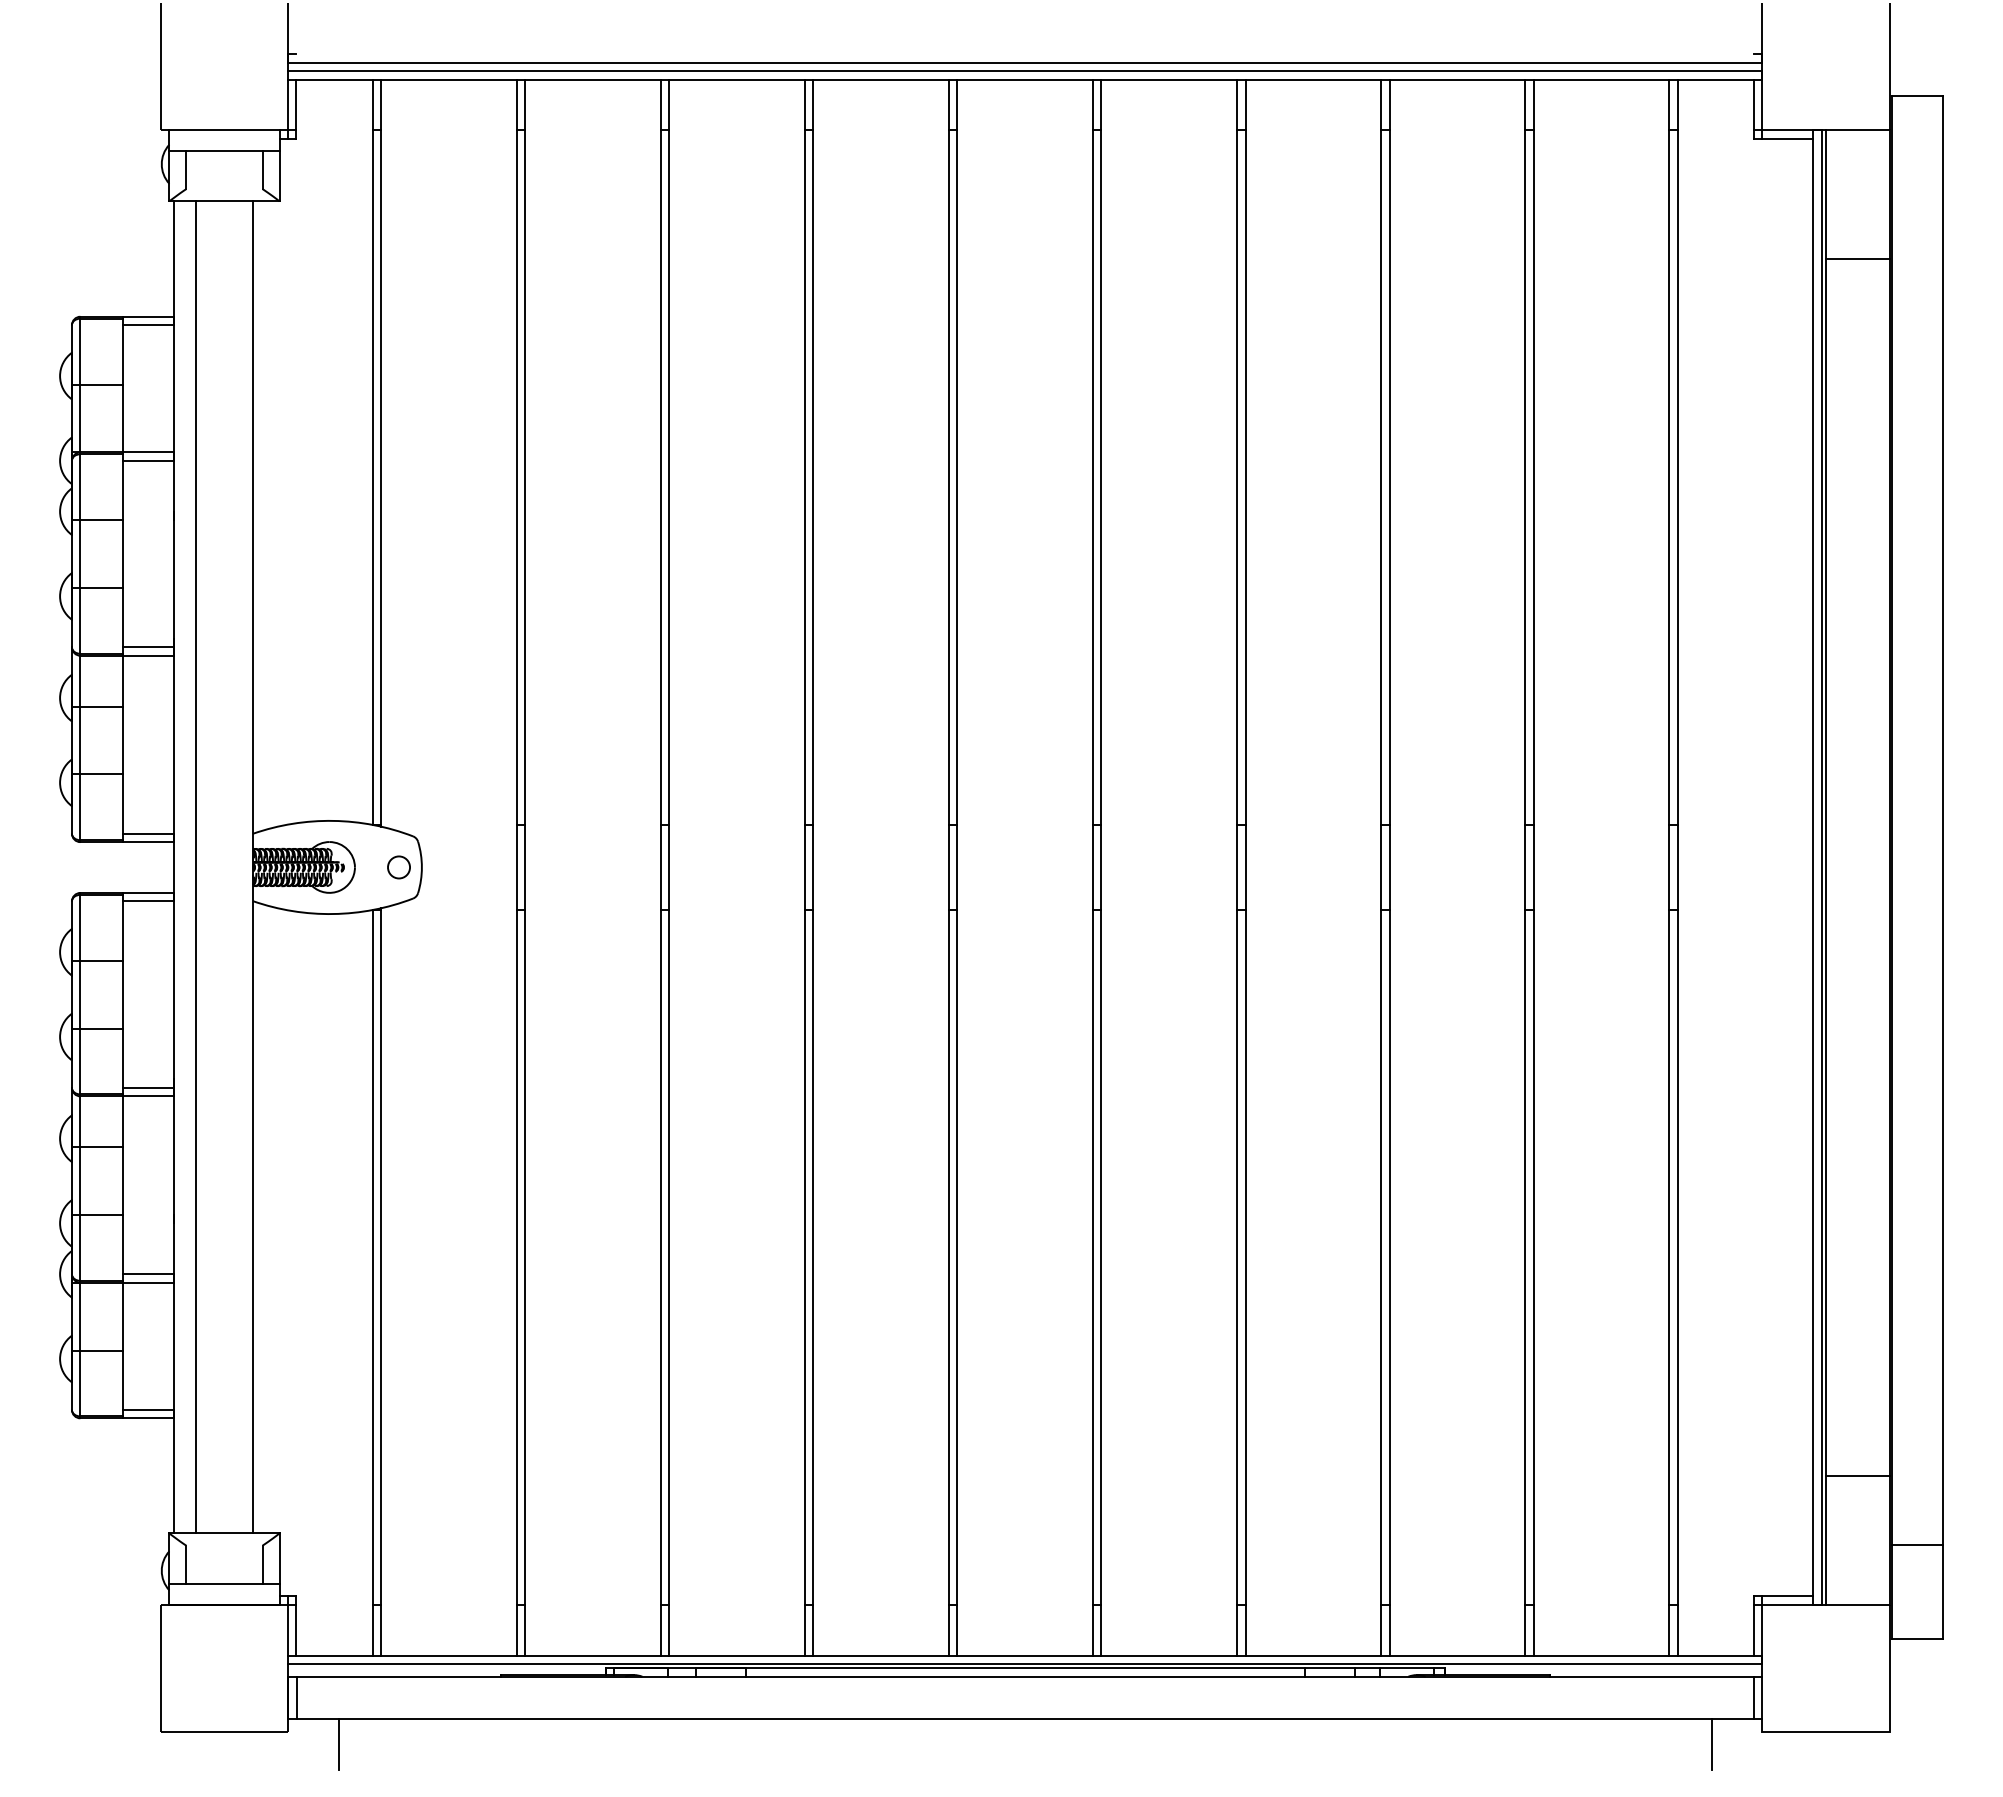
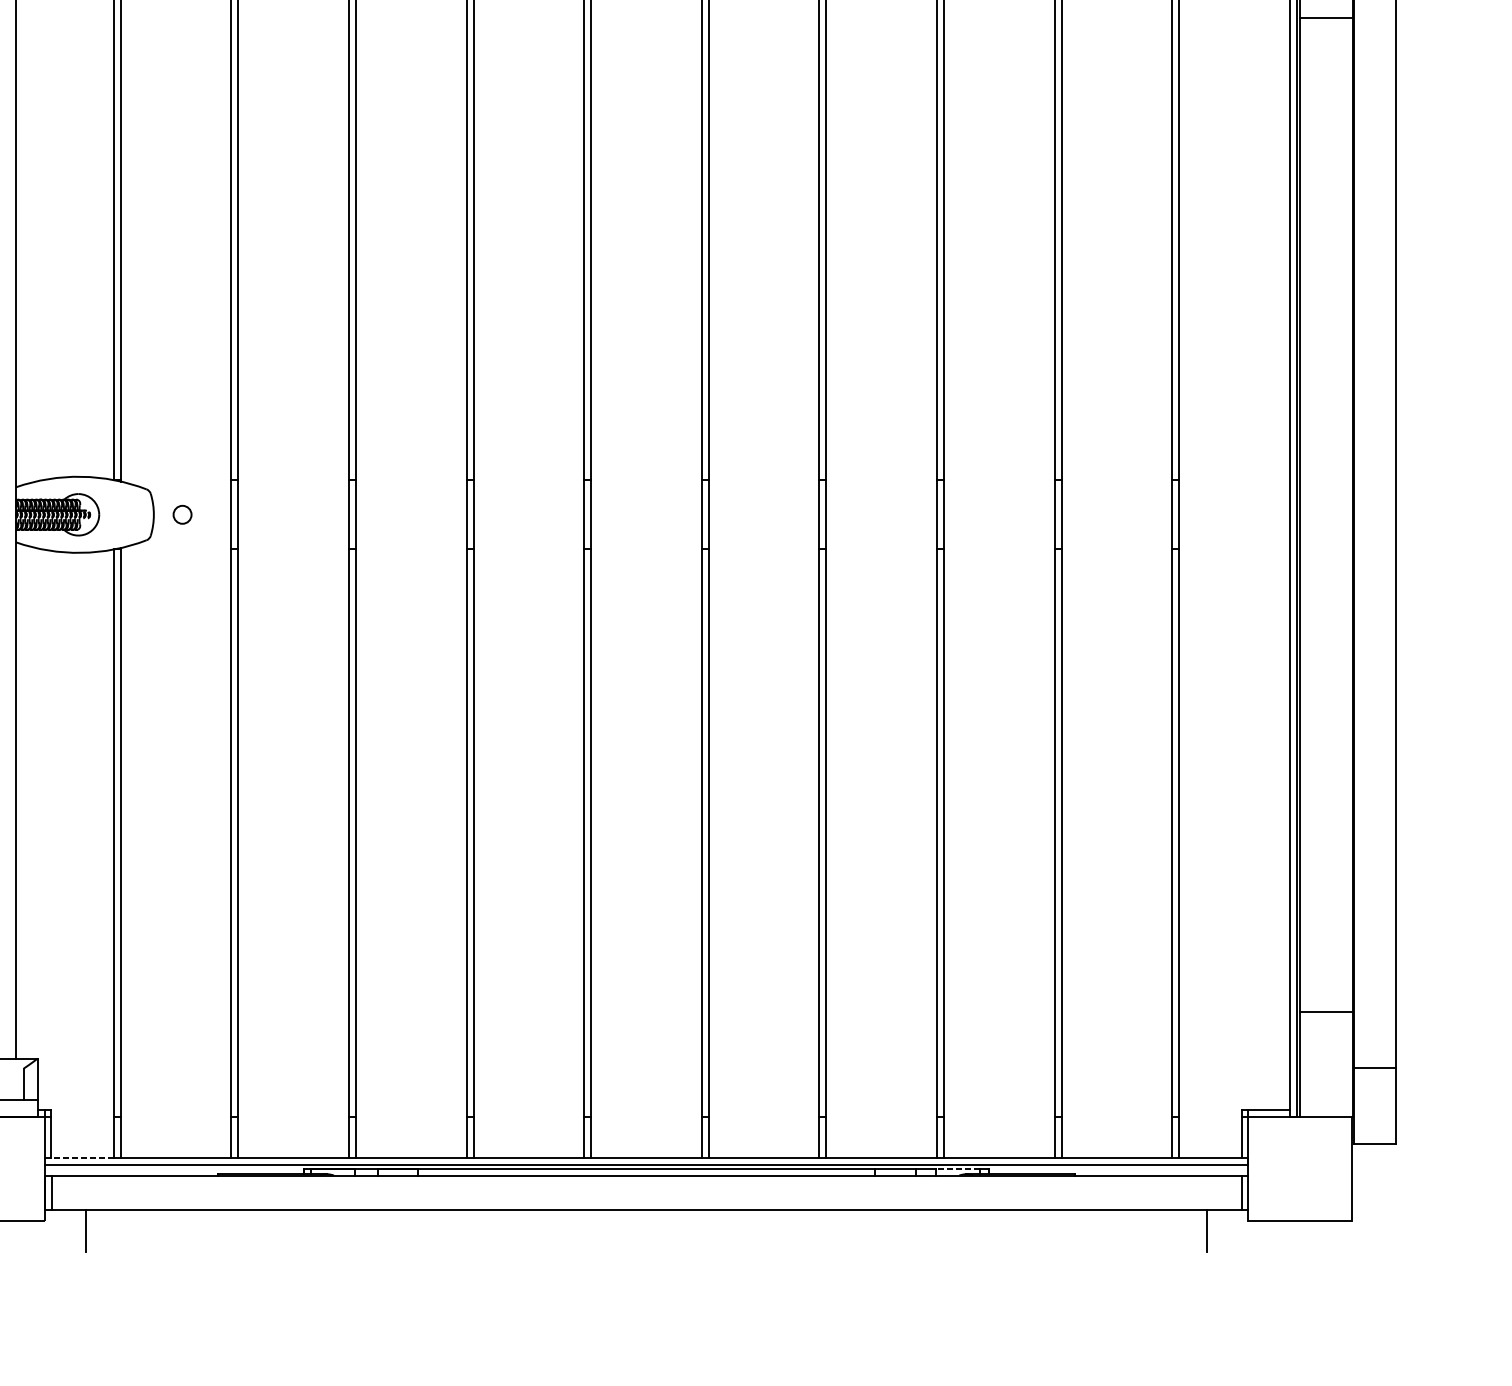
part: (398, 867) -> (182, 514), moved
line: (334, 1655) -> (82, 1158), solid -> dashed
line: (1406, 1668) -> (957, 1168), solid -> dashed

